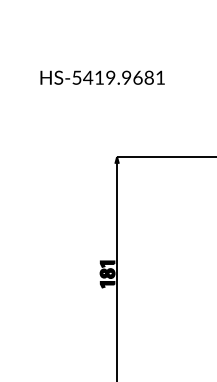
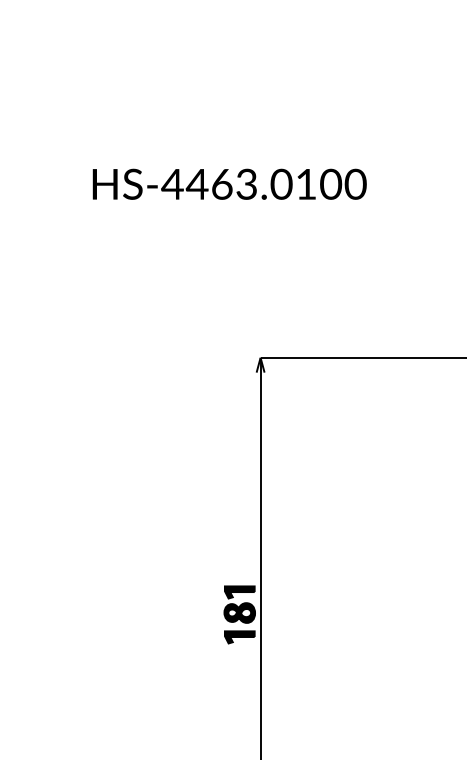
text: (118, 77) -> (263, 183), HS-5419.9681 -> HS-4463.0100

